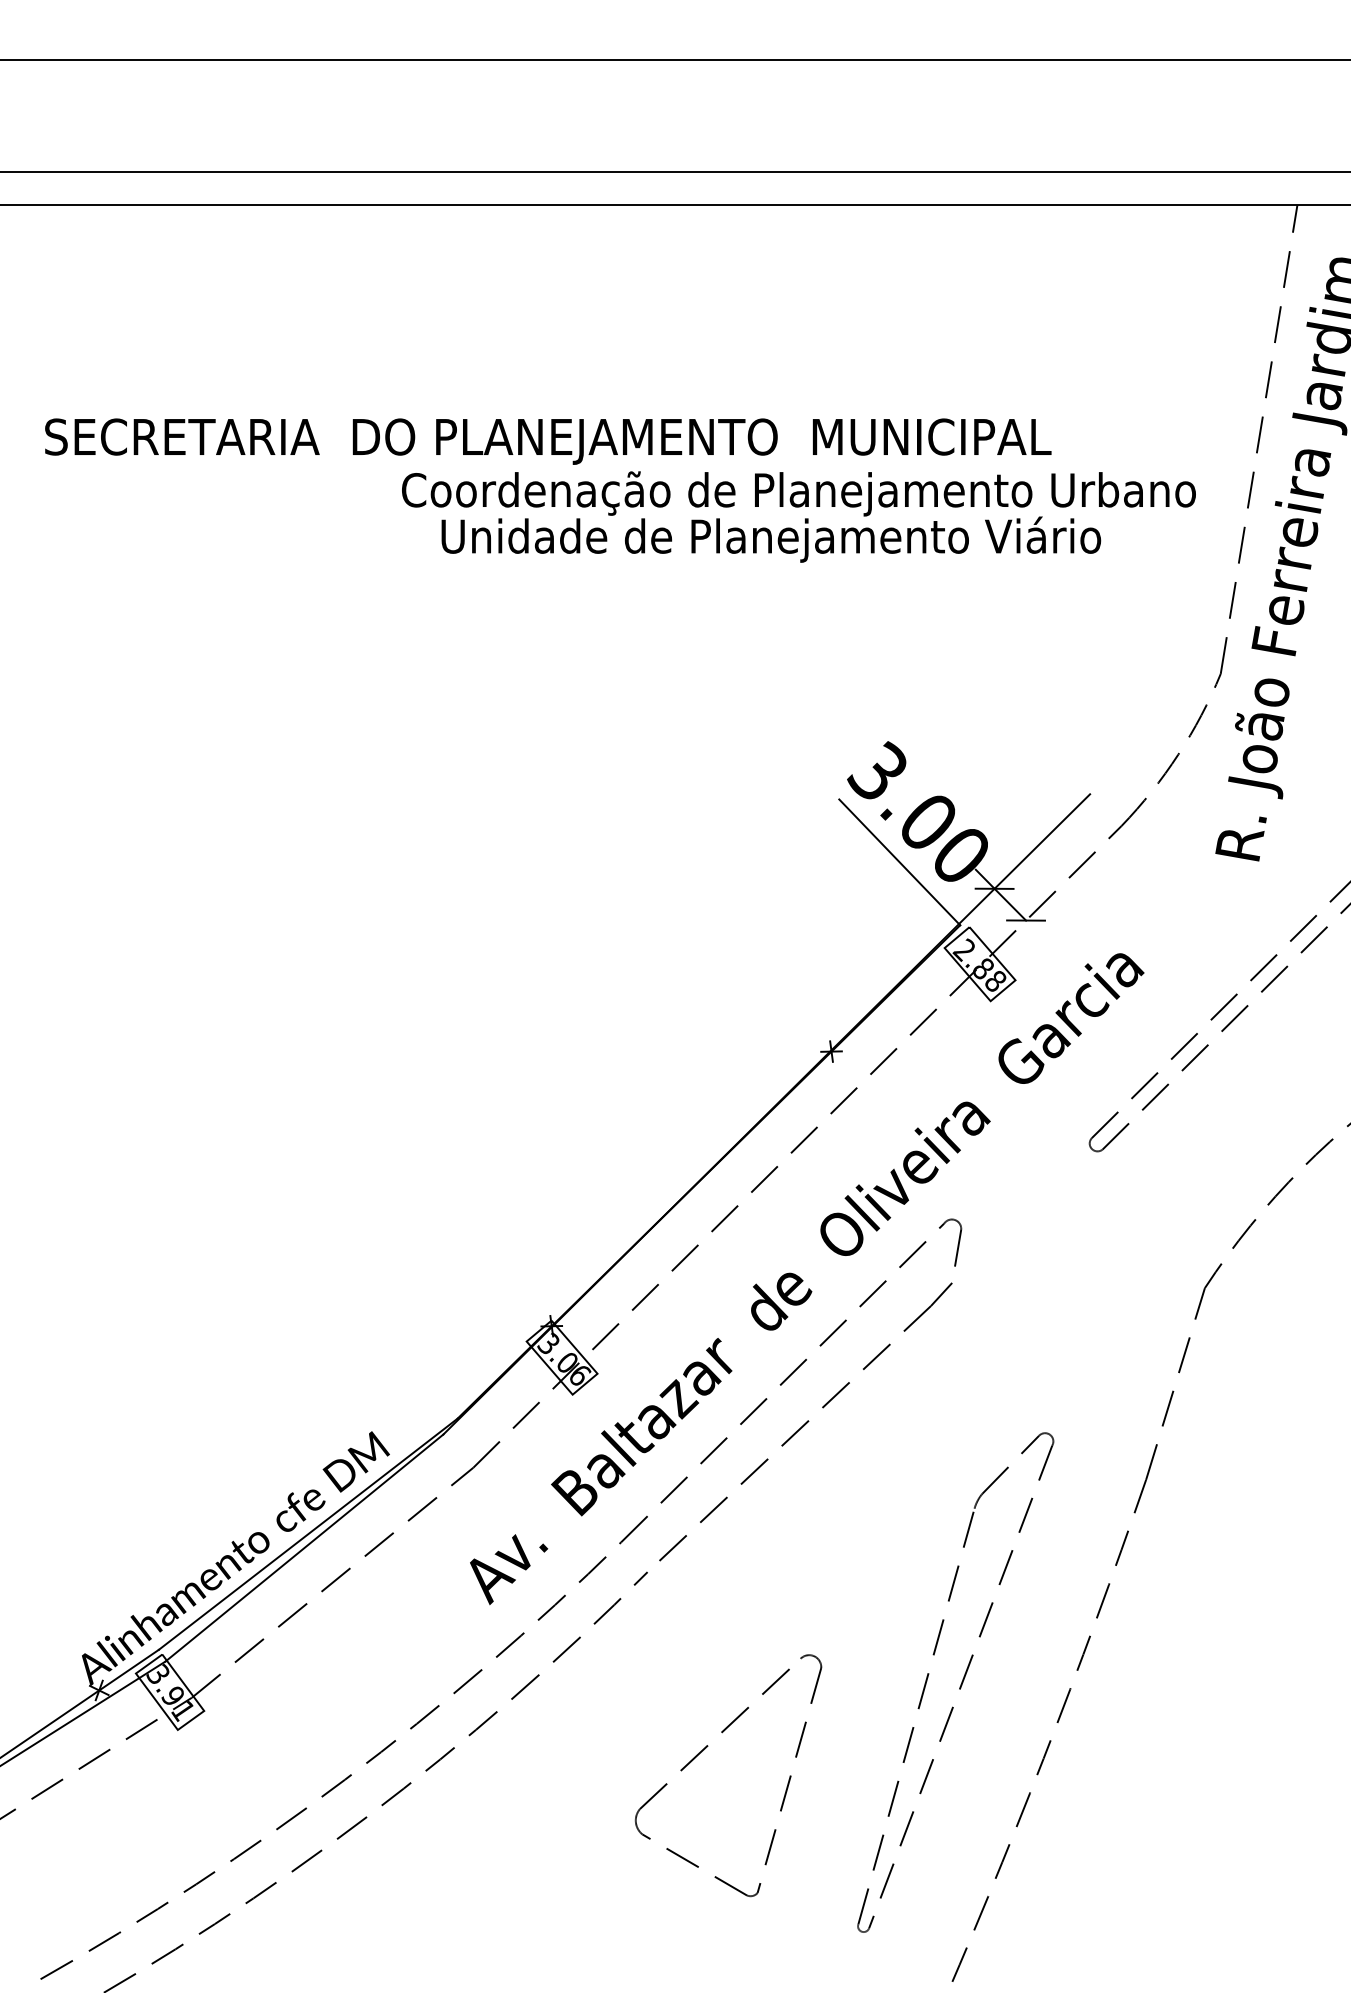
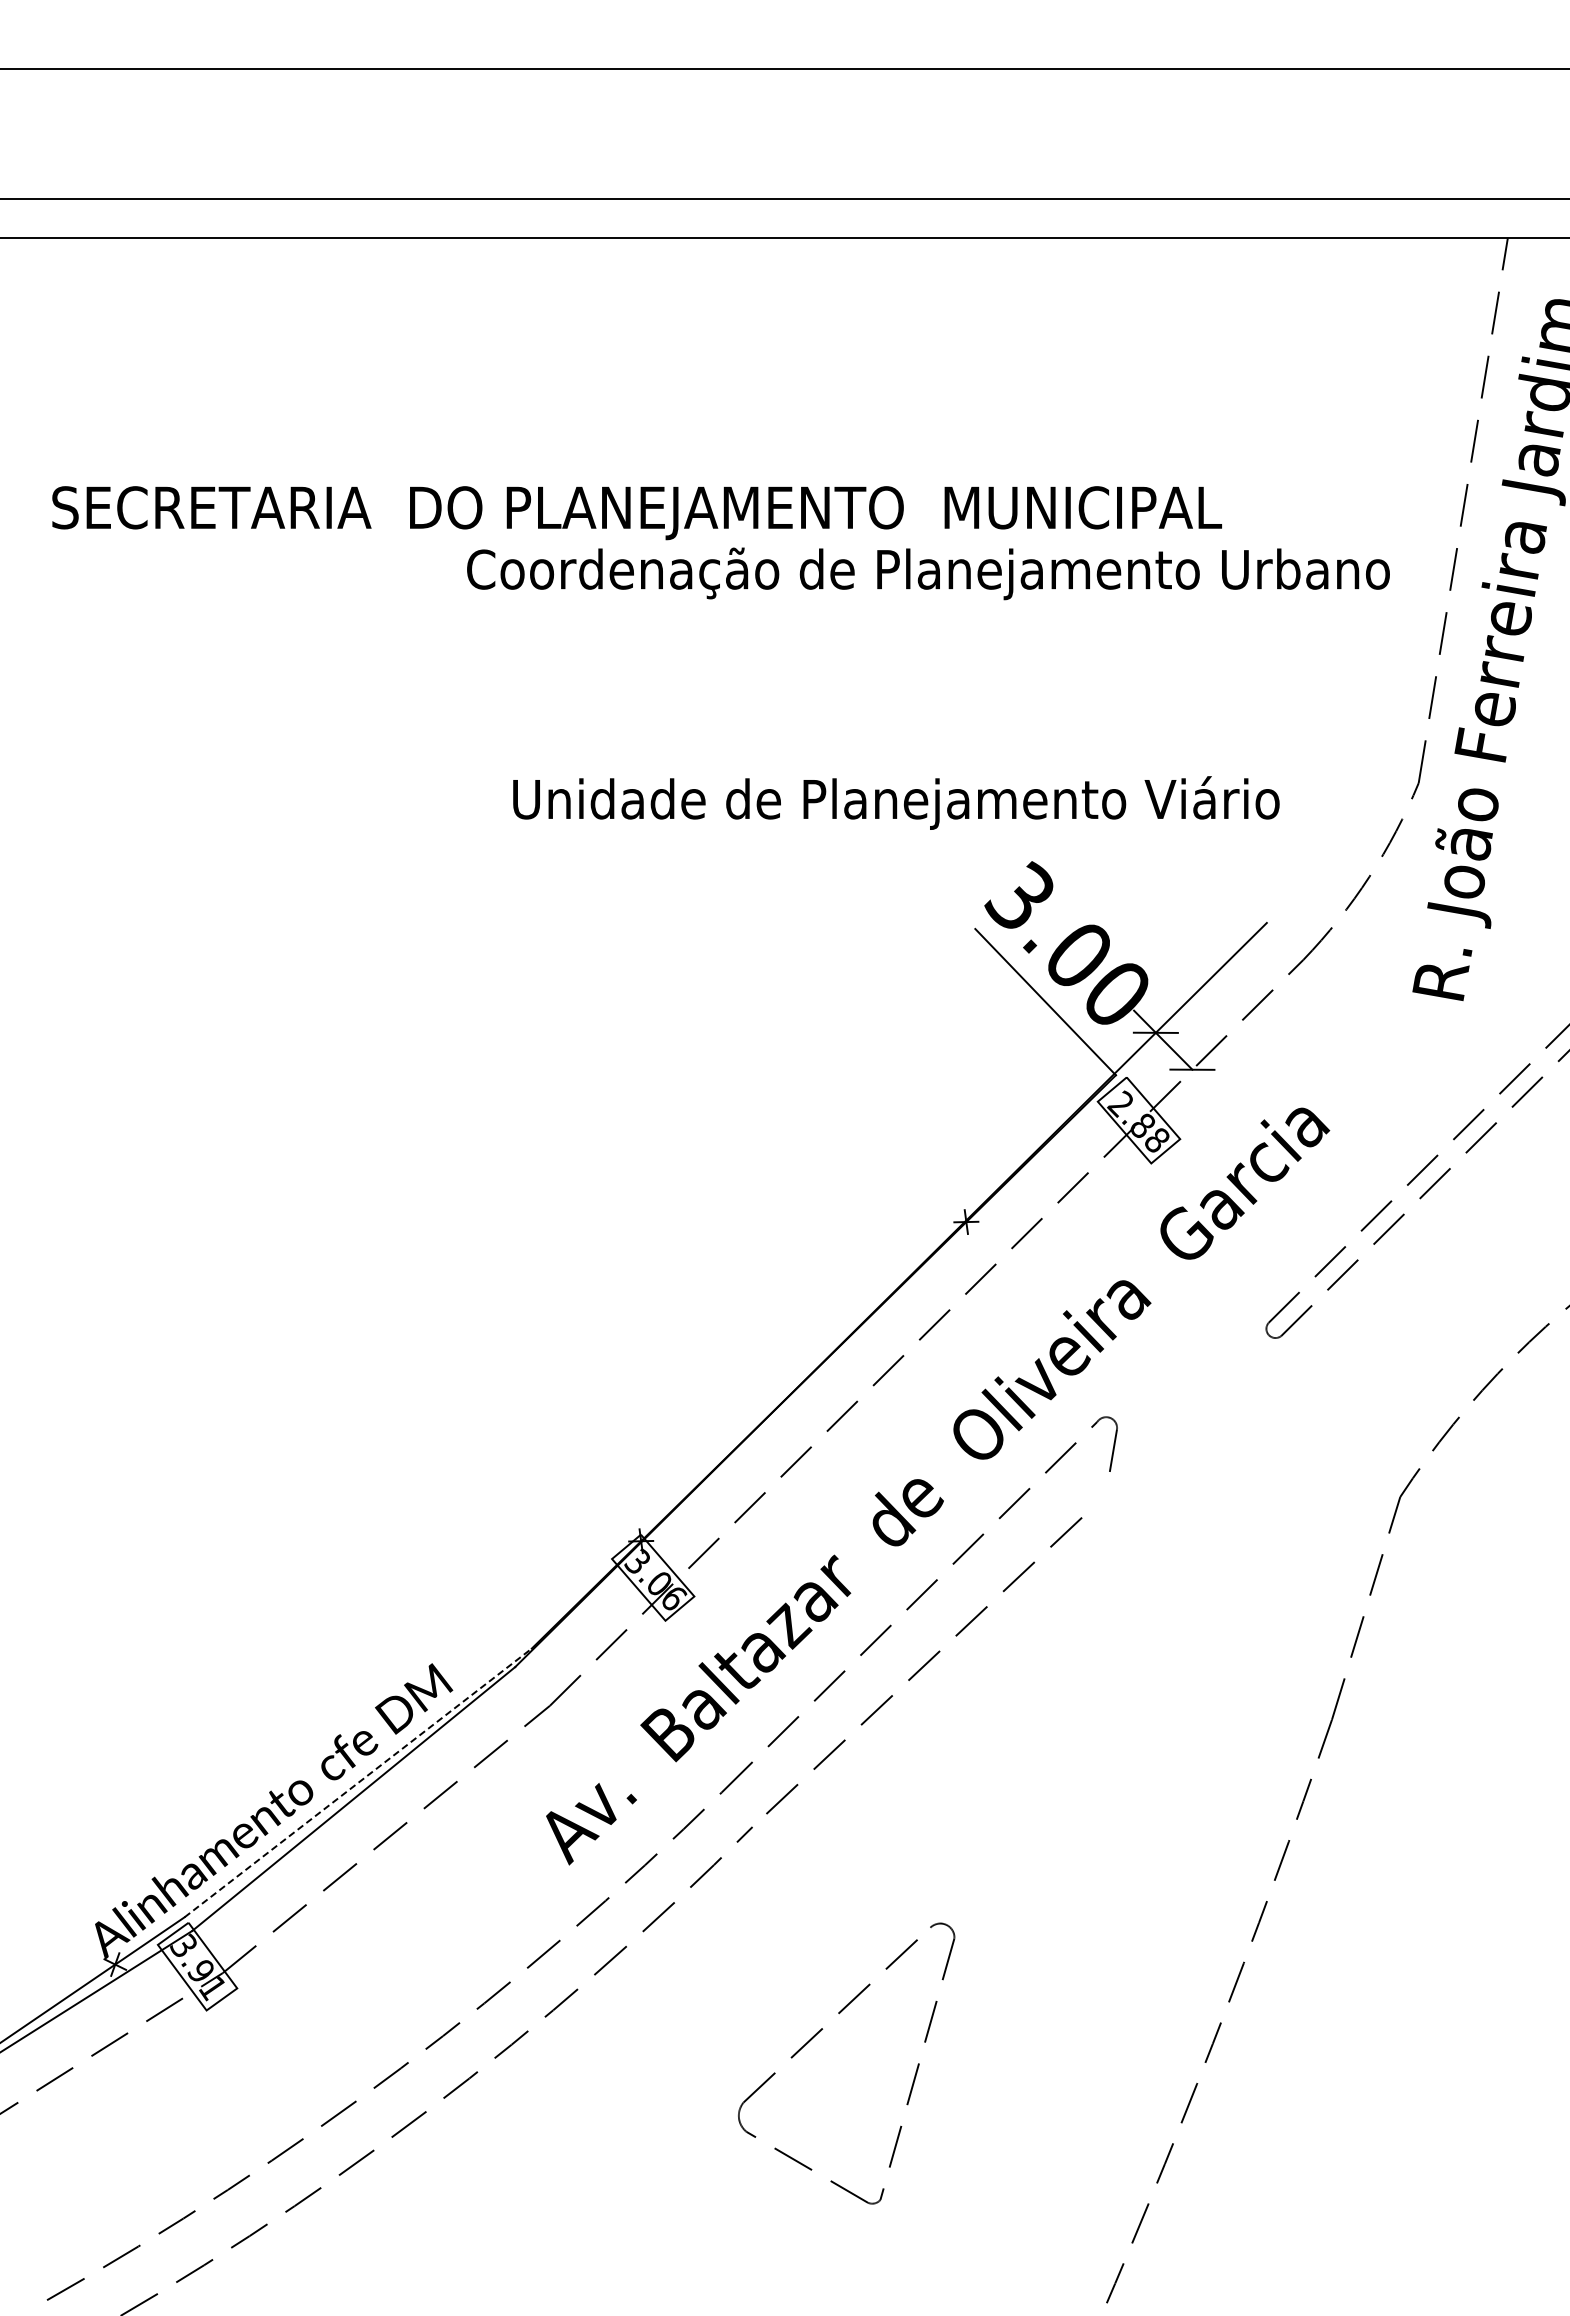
text: (771, 539) -> (896, 802), moved
line: (941, 1293) -> (1094, 1503), removed
line: (308, 1533) -> (358, 1782), solid -> dashed
part: (960, 1684) -> (1116, 1957), removed

